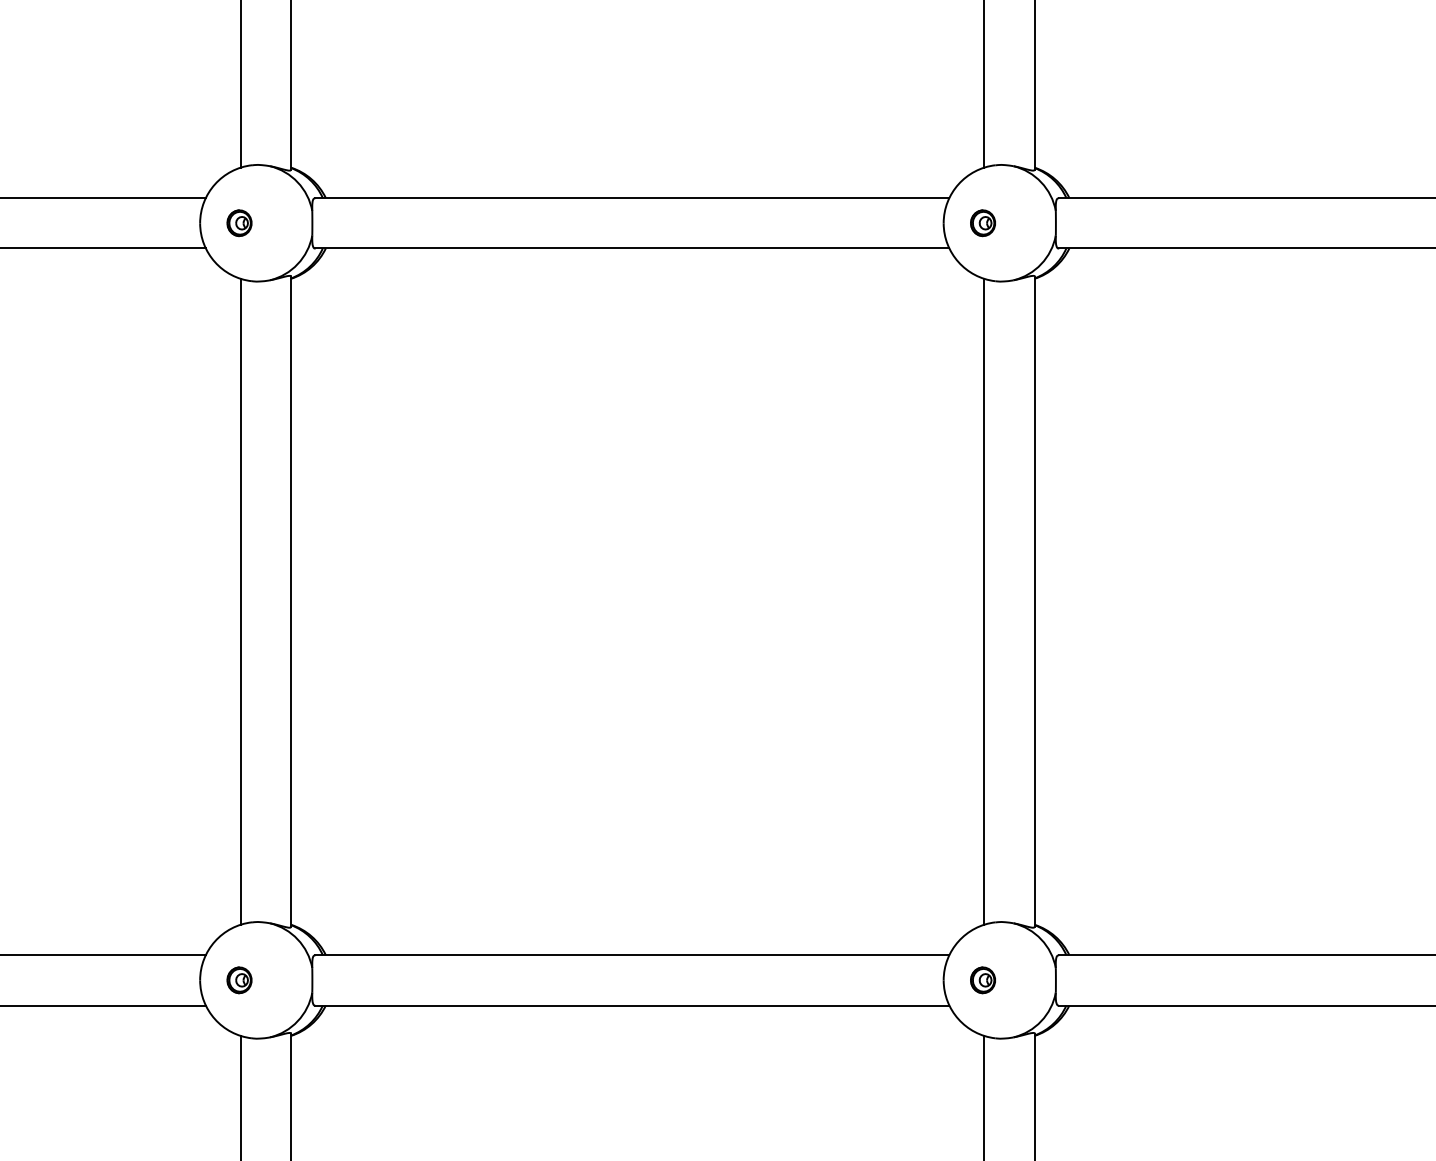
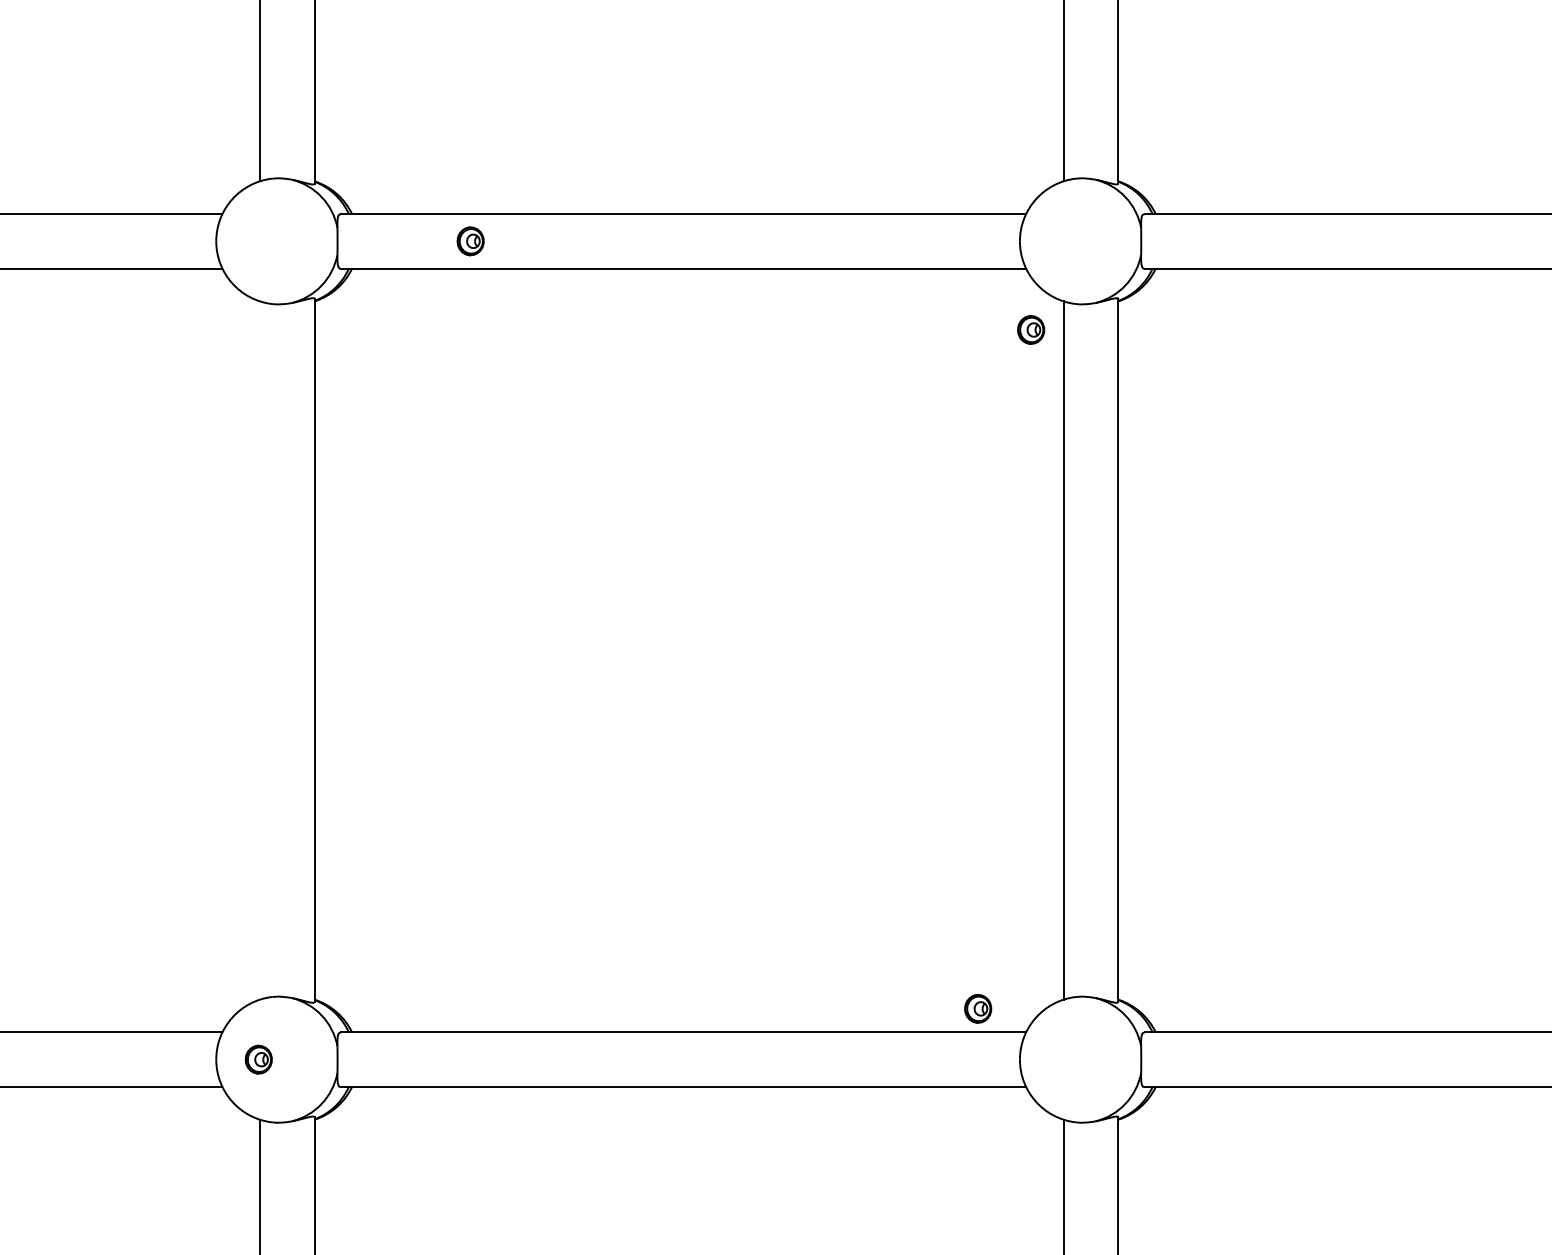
part: (239, 223) -> (470, 241), moved
part: (982, 223) -> (1030, 330), moved
line: (240, 601) -> (259, 650), removed
part: (982, 980) -> (977, 1009), moved

